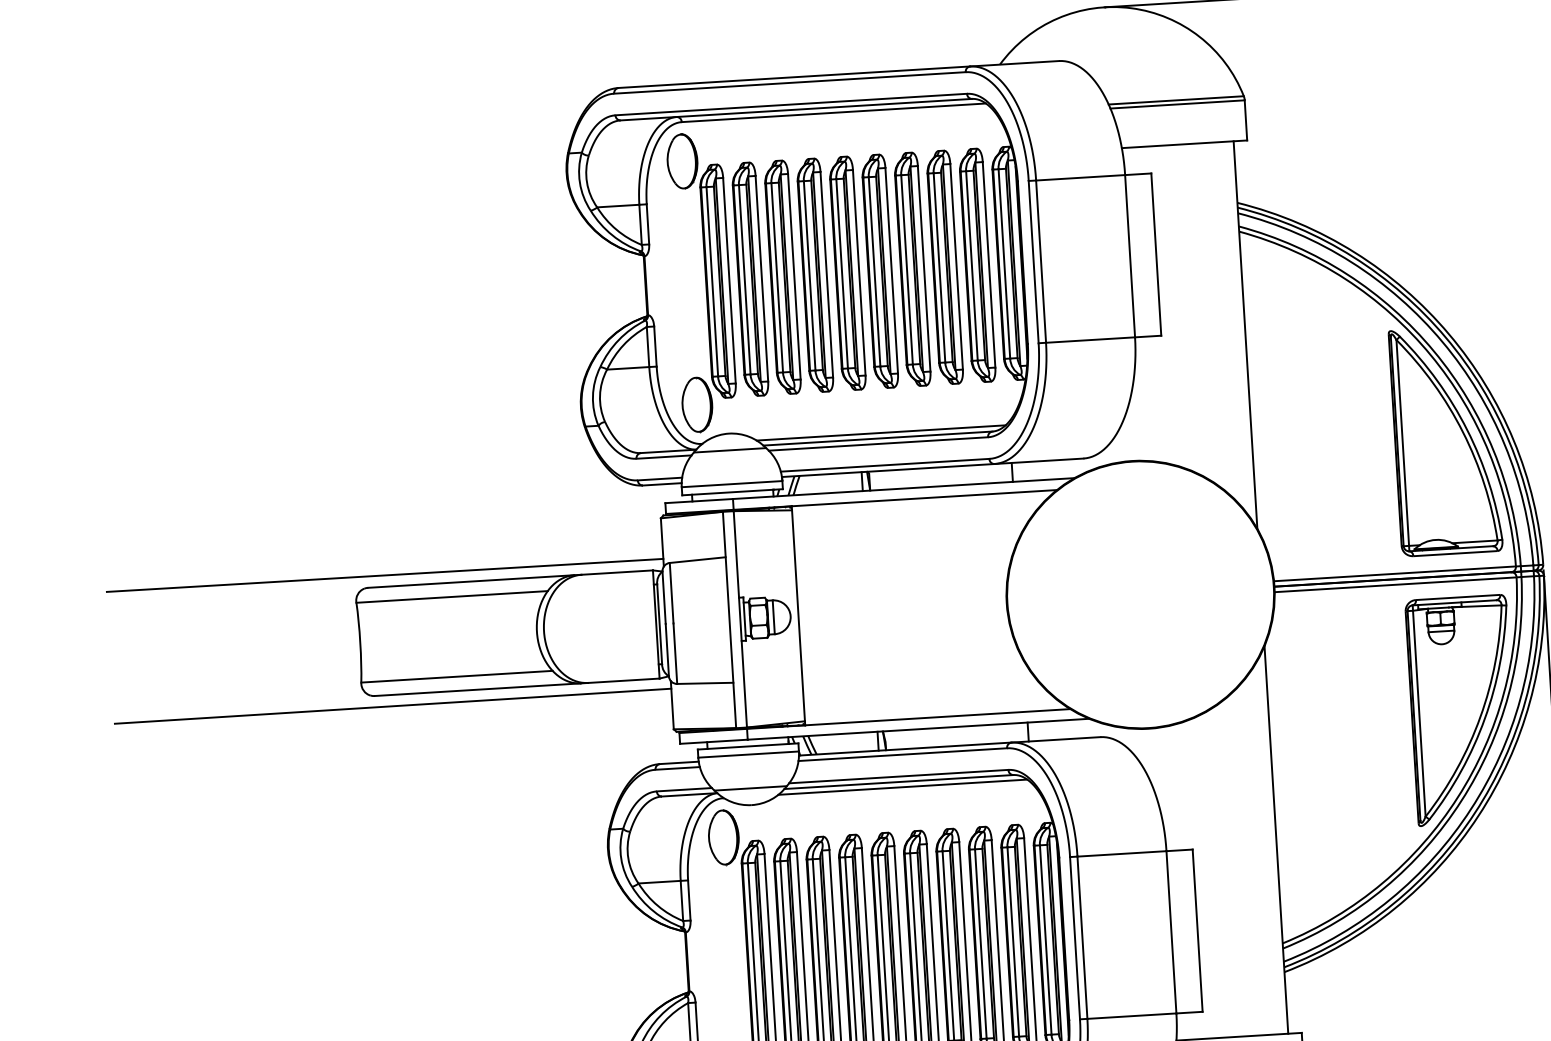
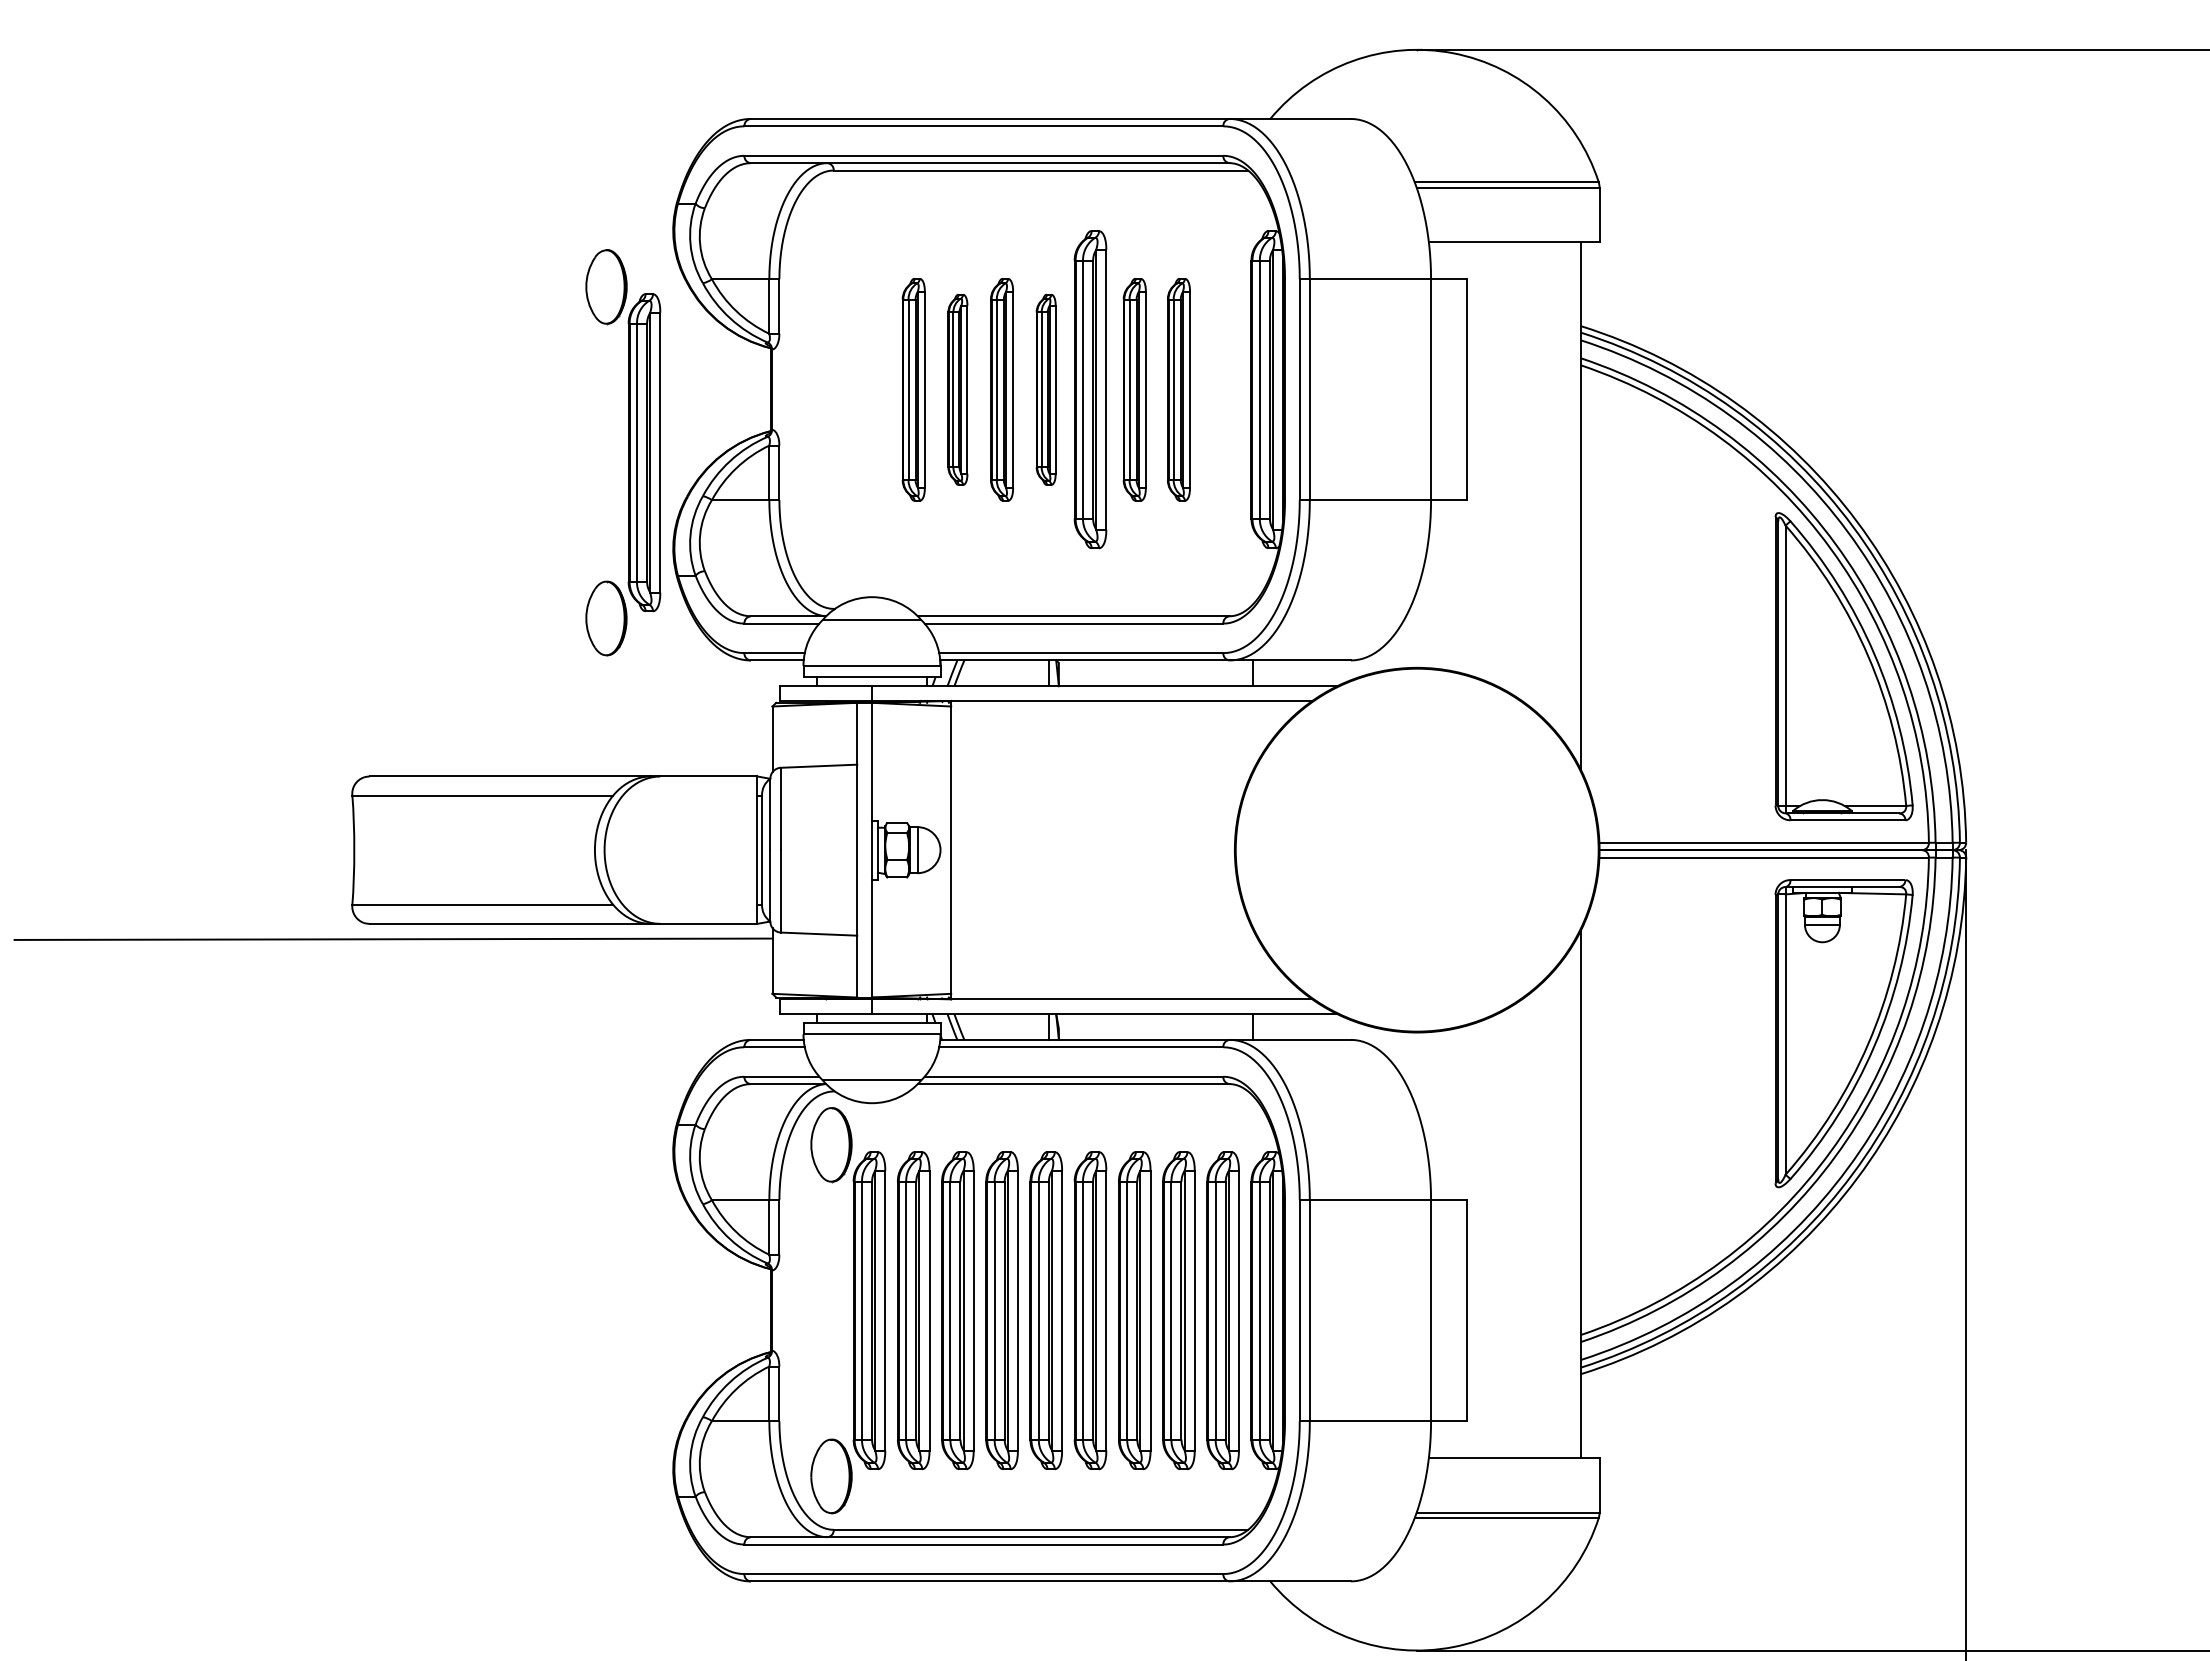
part: (976, 265) -> (1222, 389), removed
part: (944, 267) -> (1178, 389), size x0.7
part: (912, 269) -> (1134, 389), size x0.7
part: (847, 273) -> (1045, 389), size x0.6
part: (814, 275) -> (1001, 389), size x0.7
part: (782, 277) -> (957, 389), size x0.6
part: (750, 279) -> (913, 389), size x0.7
part: (702, 282) -> (623, 452), moved
line: (881, 432) -> (1078, 608), removed
line: (385, 575) -> (393, 760), removed
line: (902, 787) -> (1078, 1091), removed

